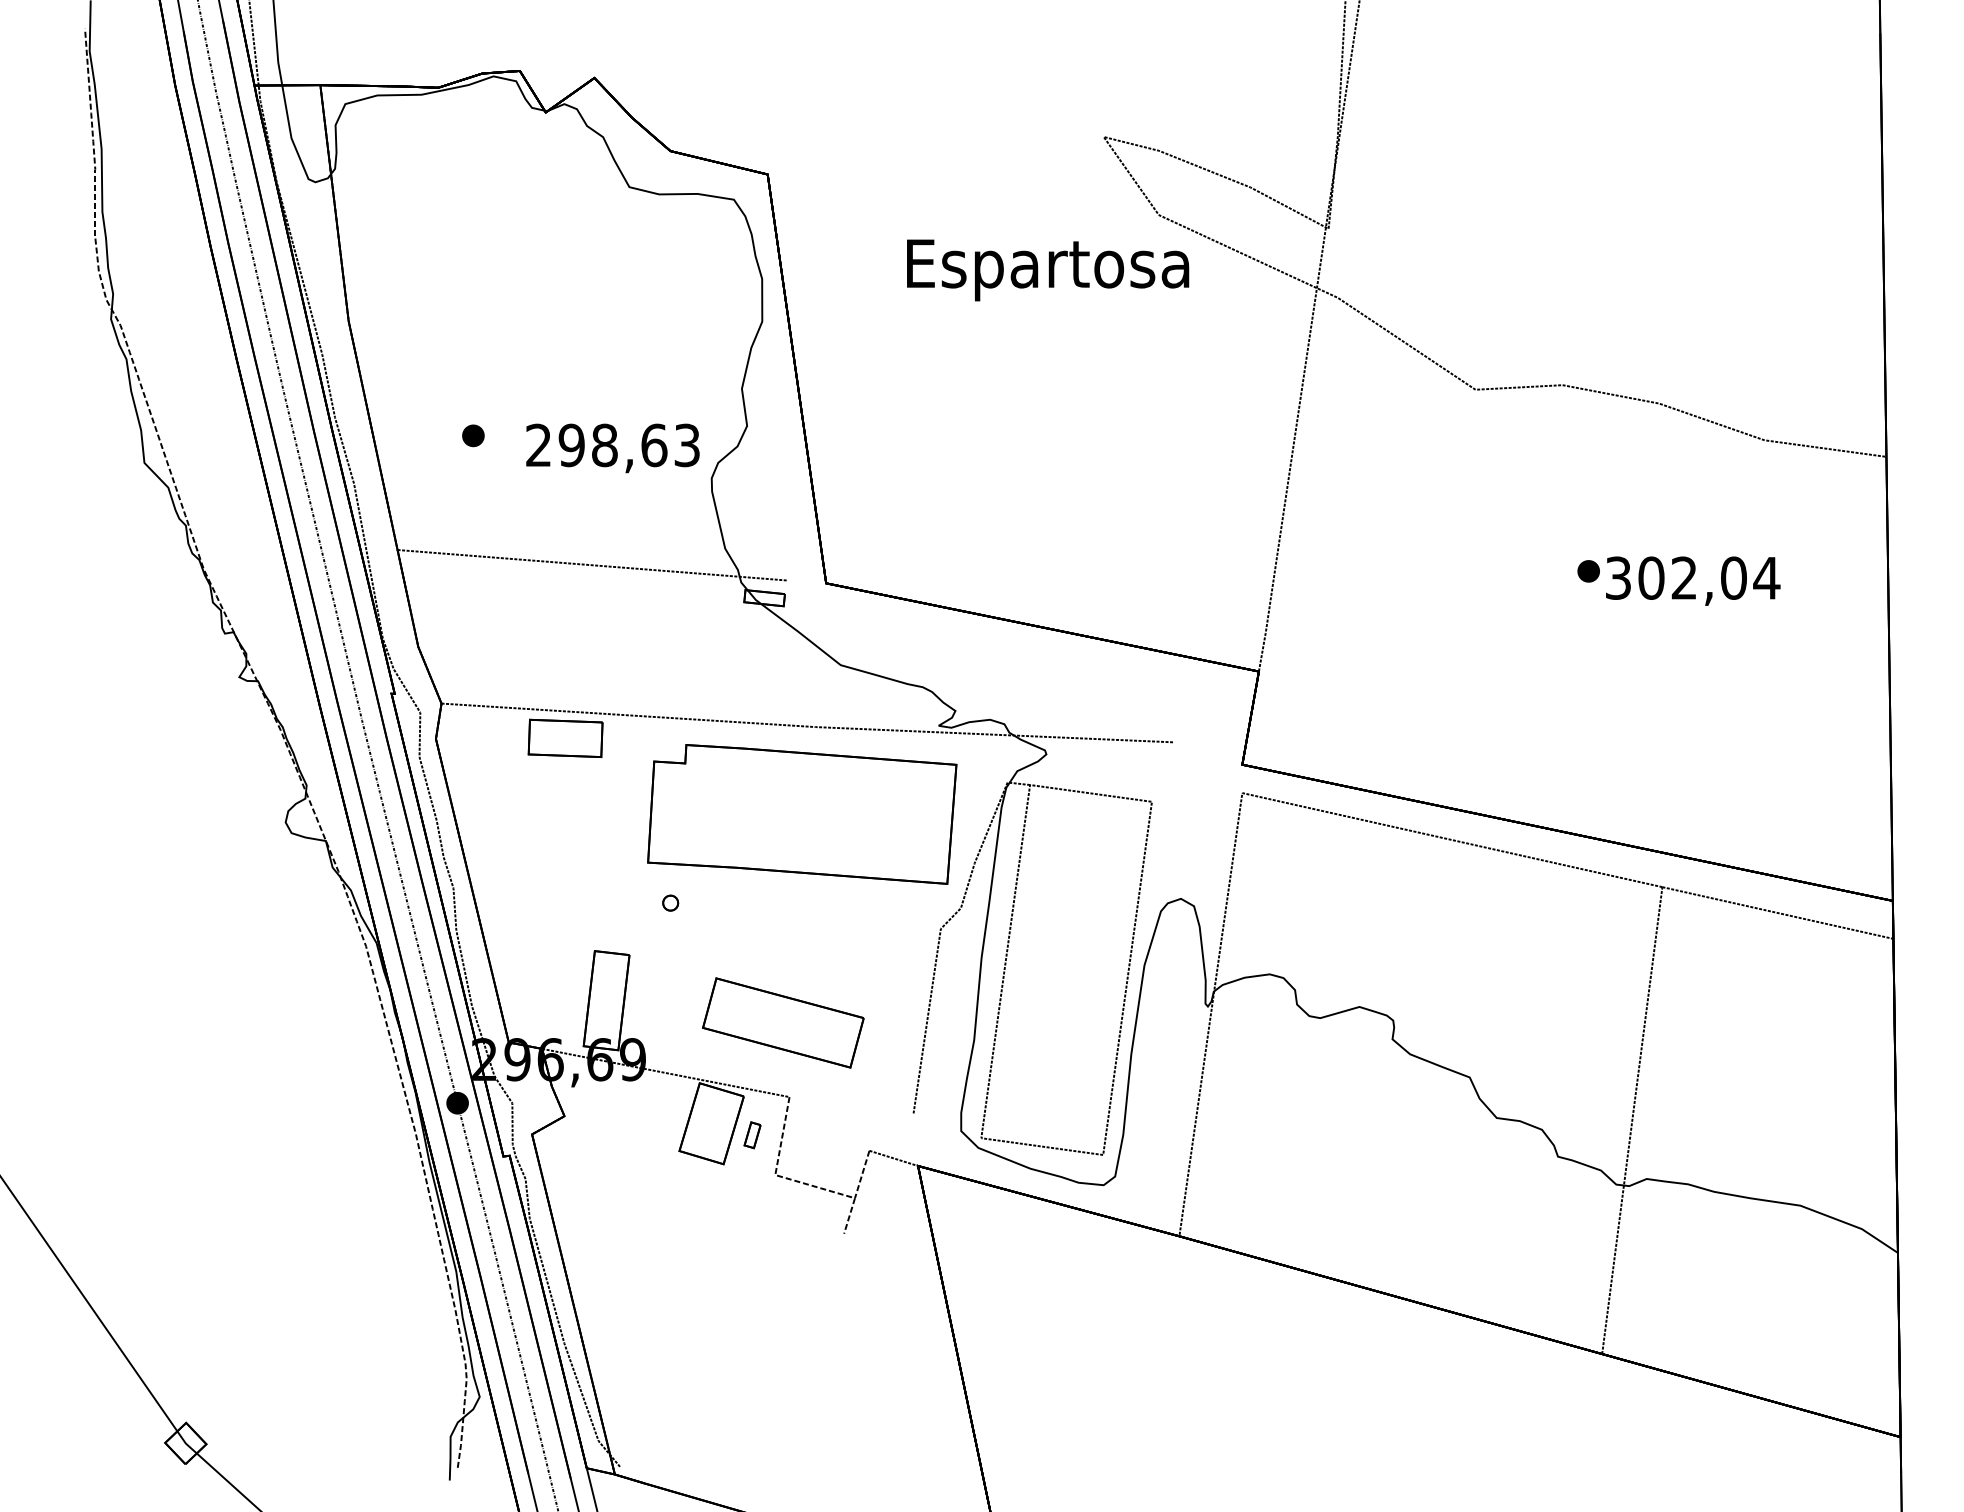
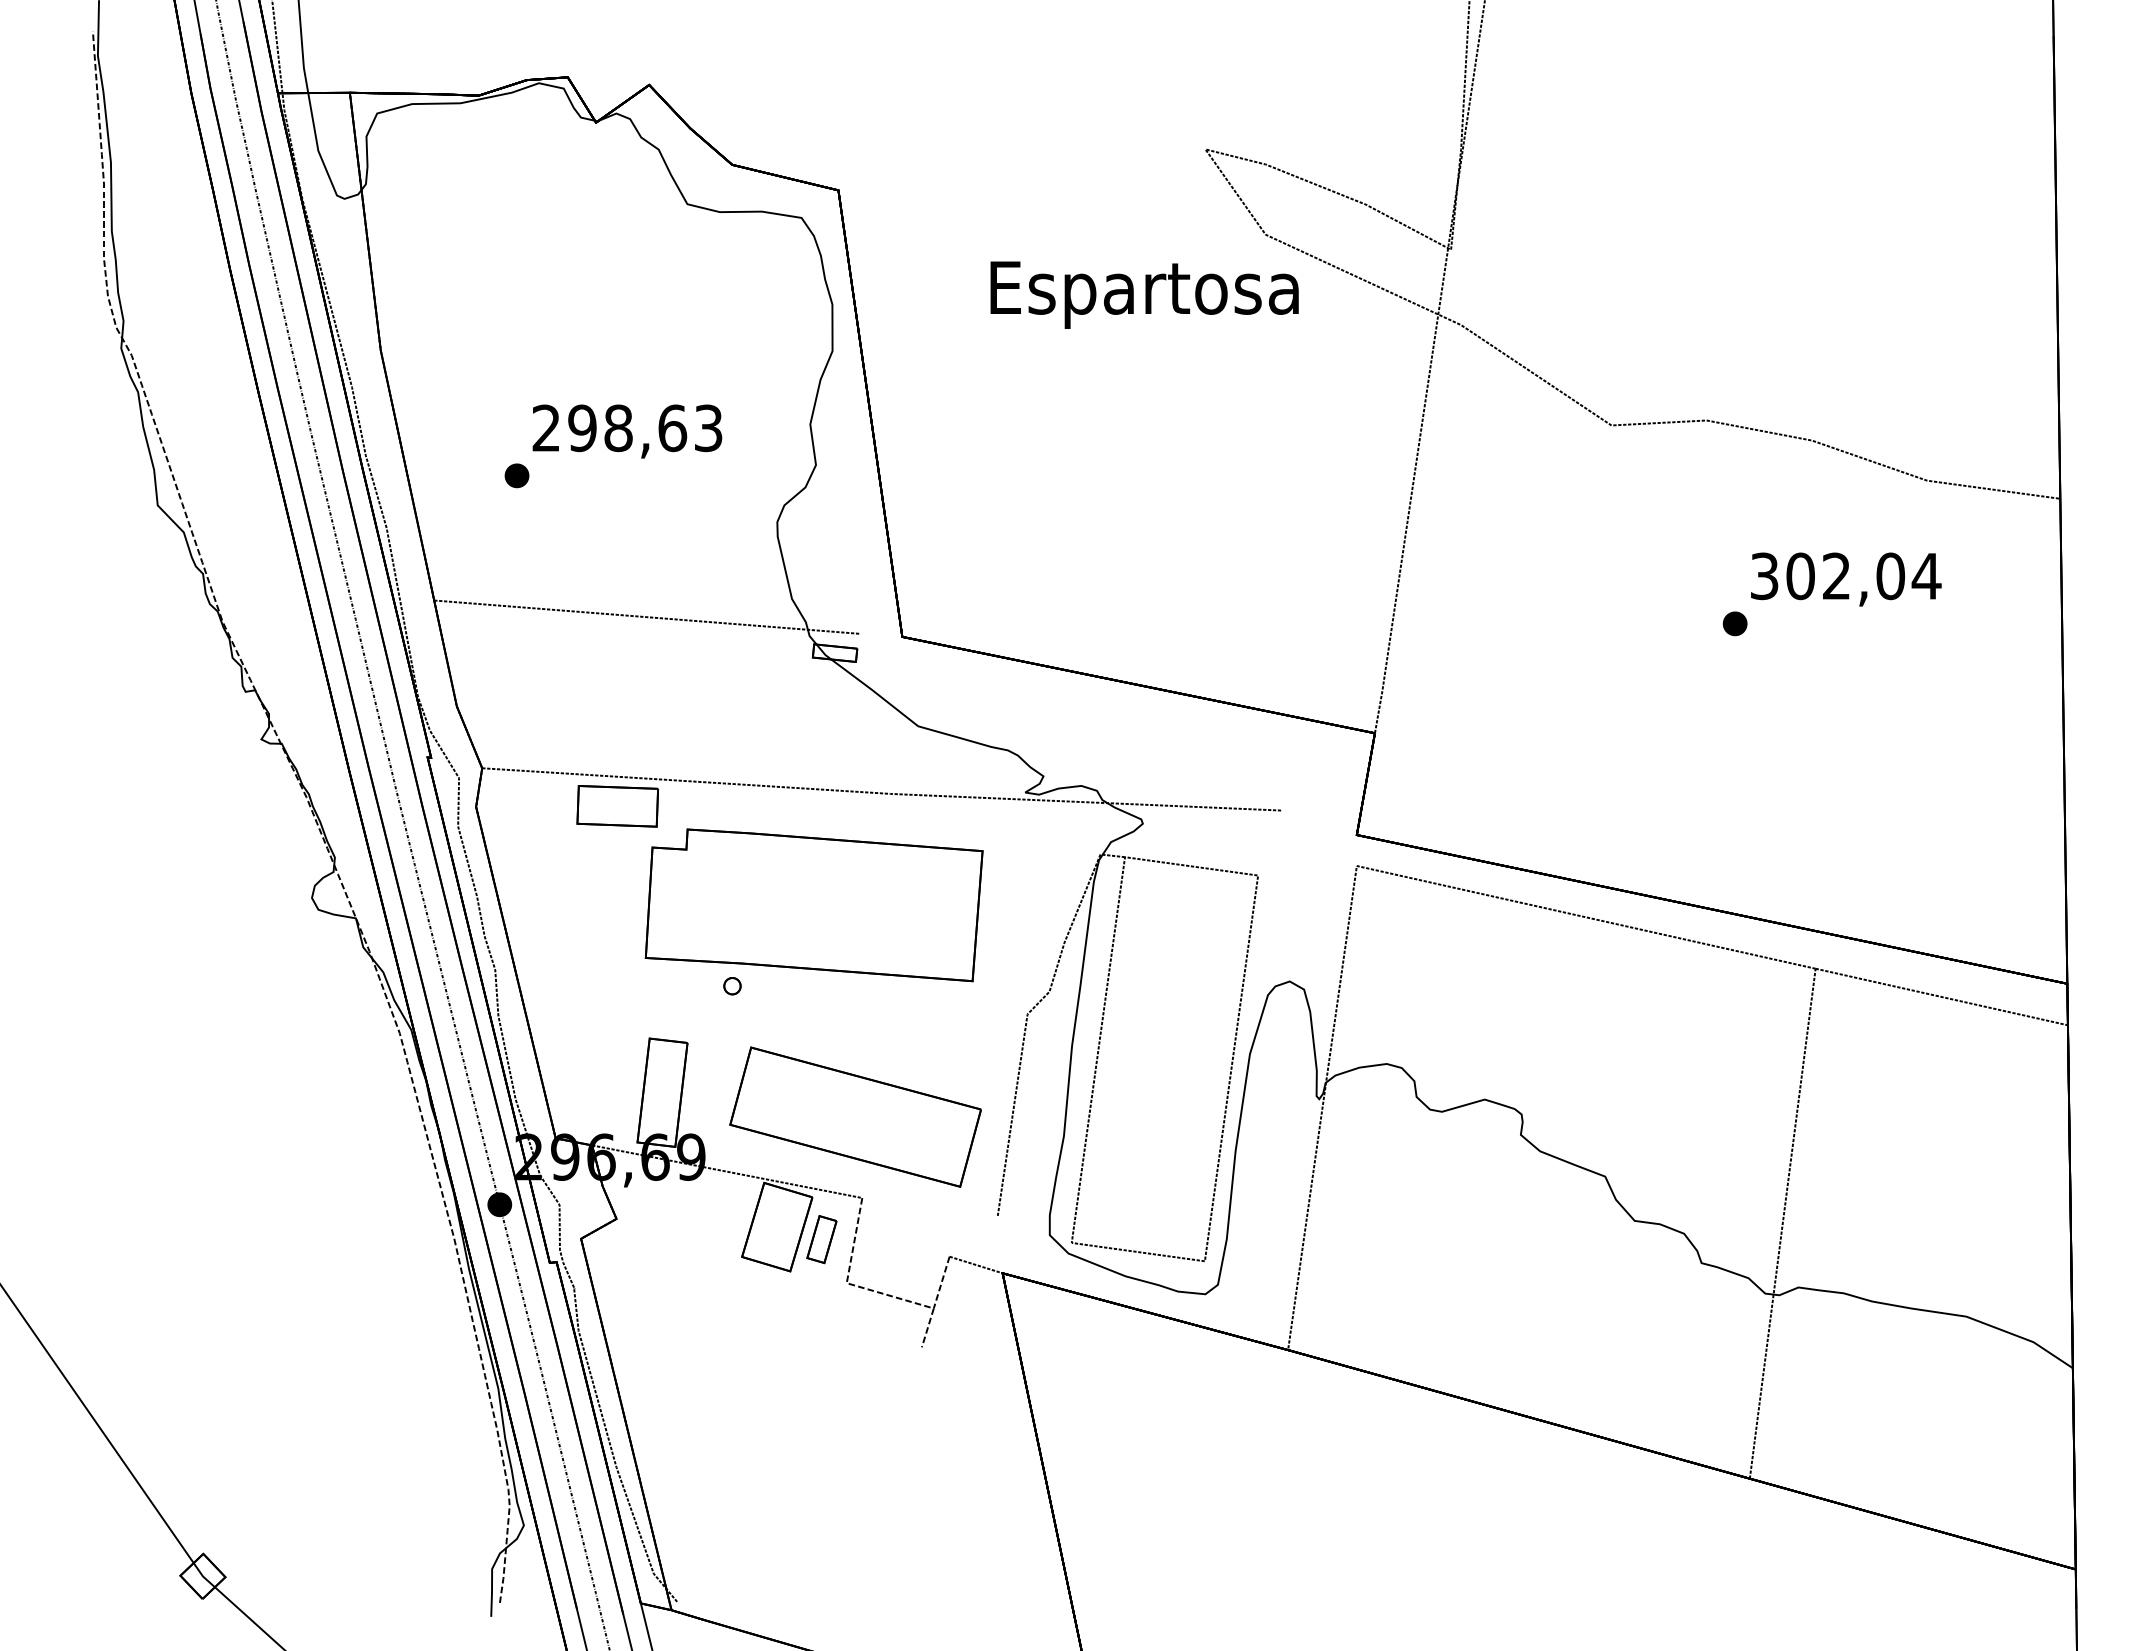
text: (613, 448) -> (627, 431), moved
text: (1693, 581) -> (1846, 579), moved
part: (801, 814) -> (813, 905), moved
part: (783, 1022) -> (855, 1116), size x1.43
part: (752, 1135) -> (821, 1239), size x1.67

